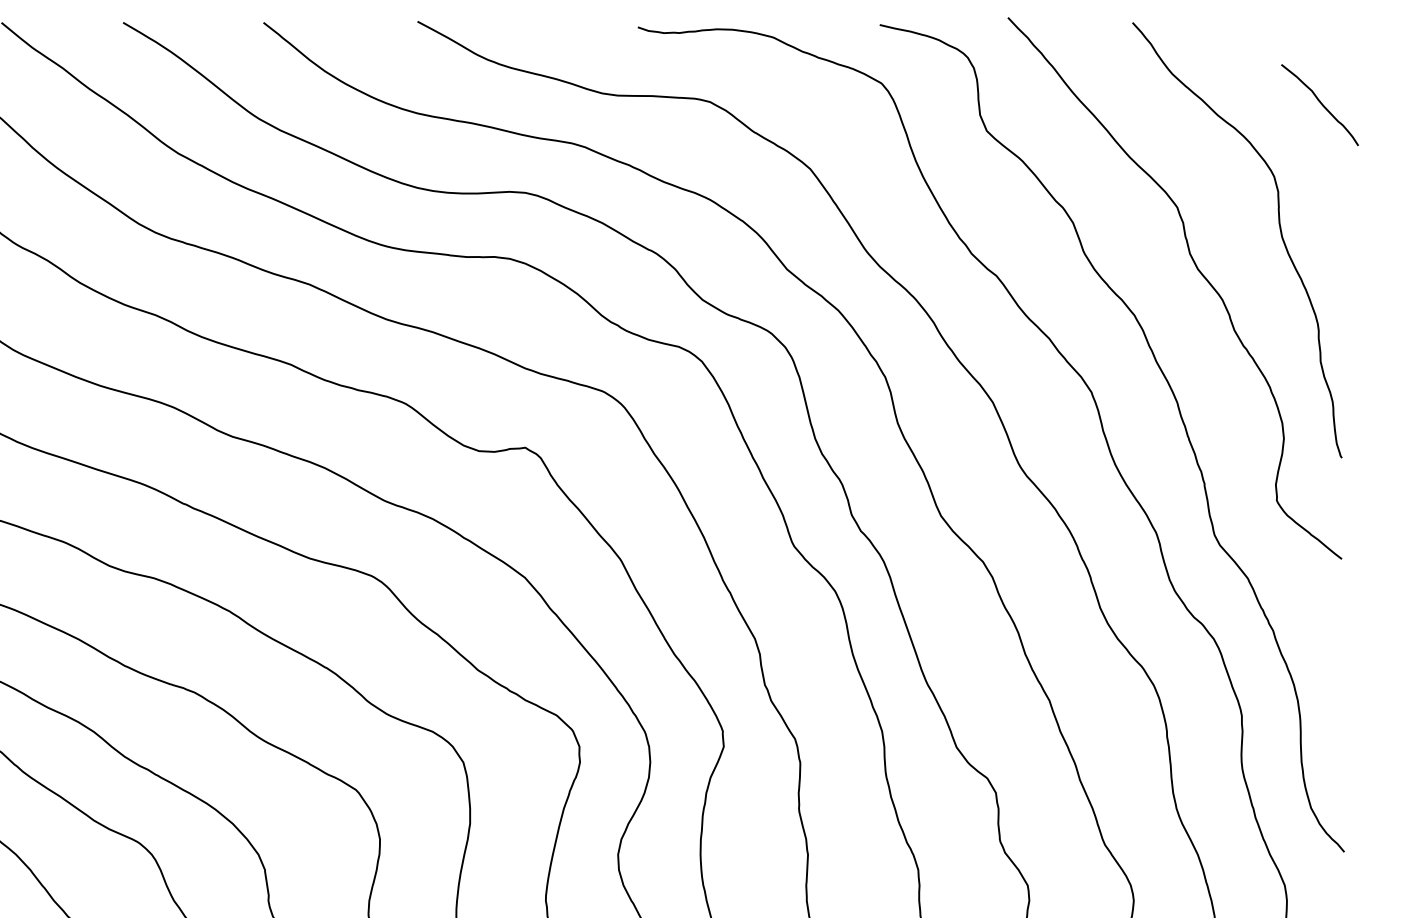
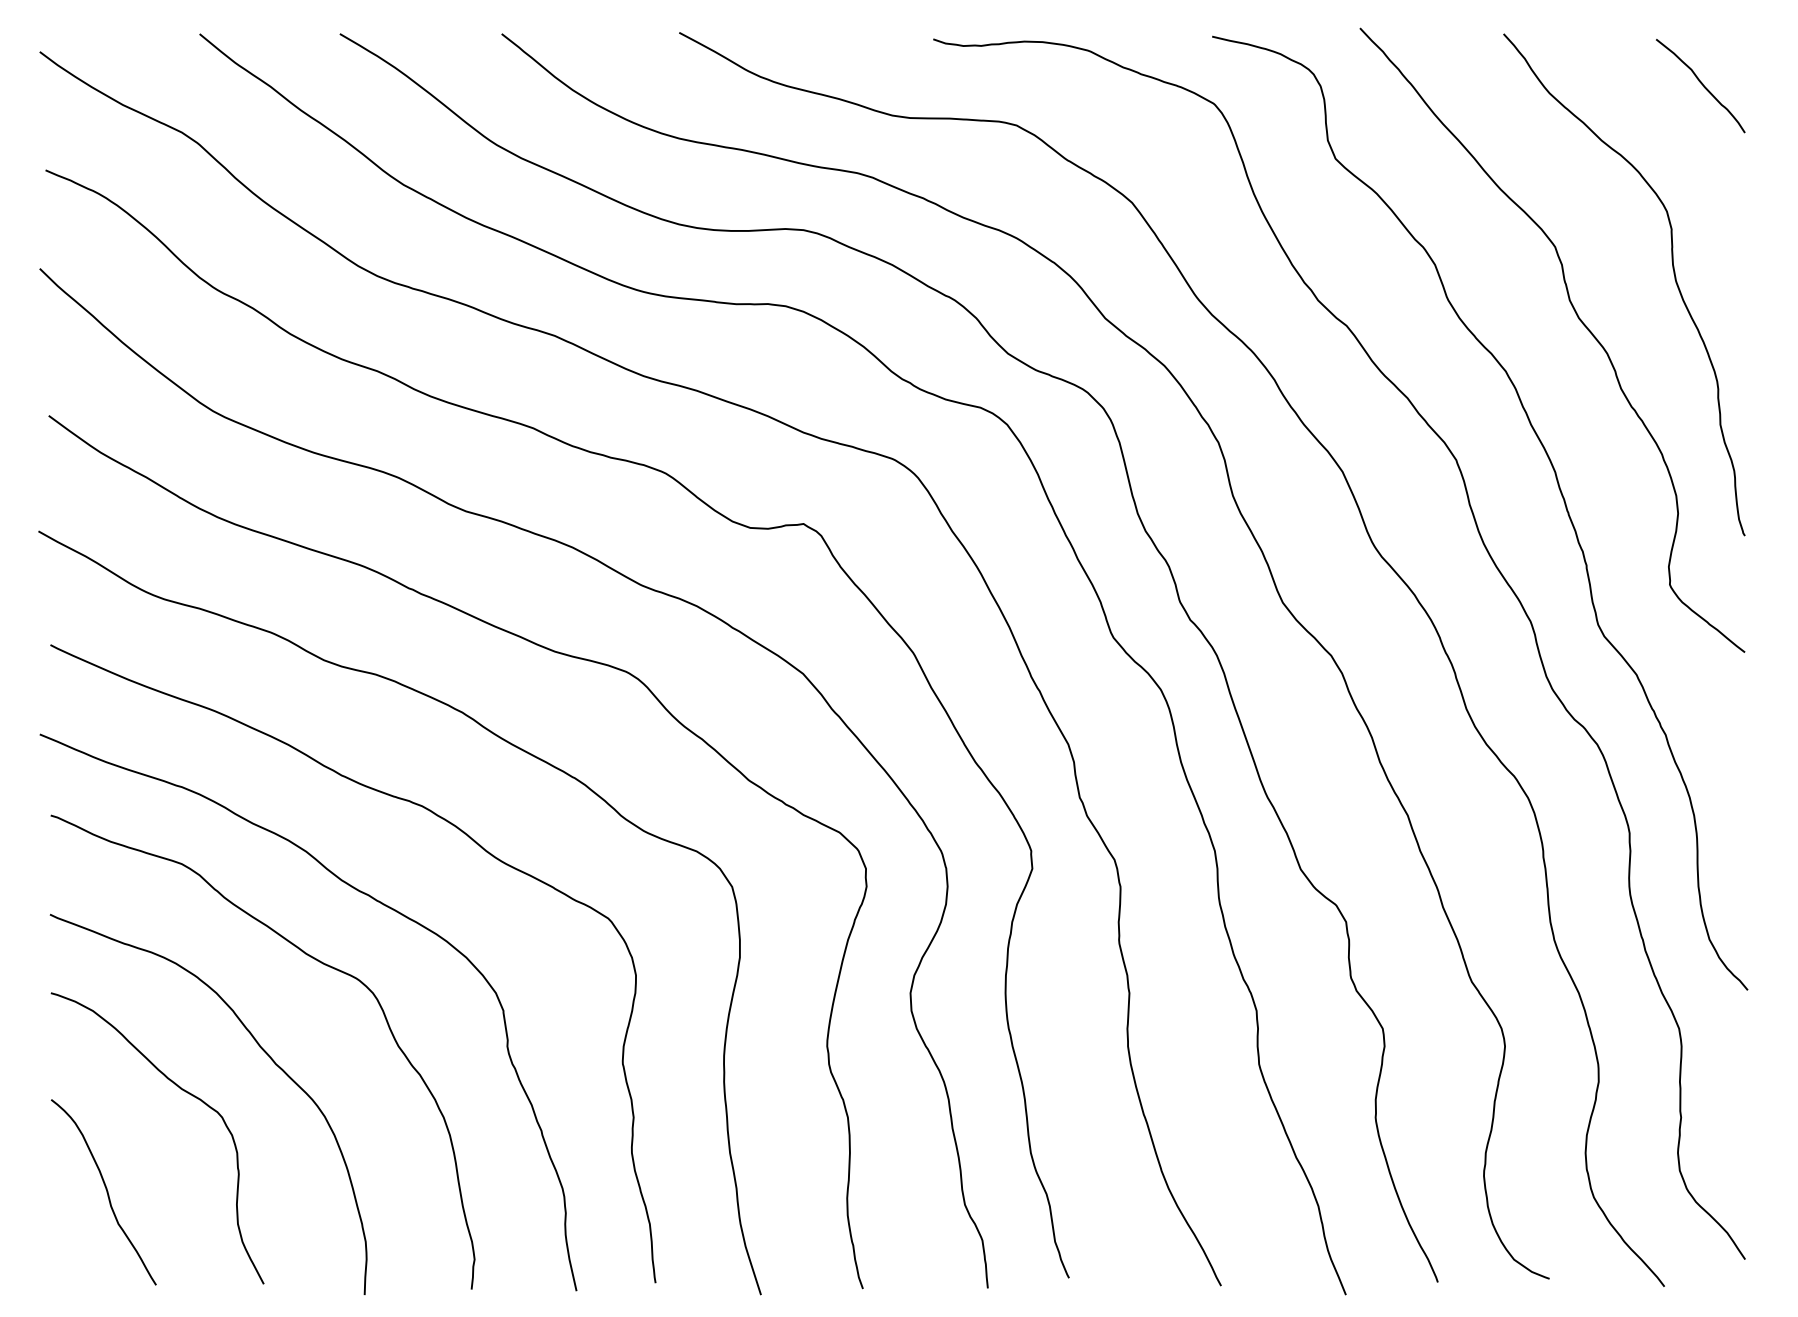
curve: (1320, 103) -> (1701, 84), moved

